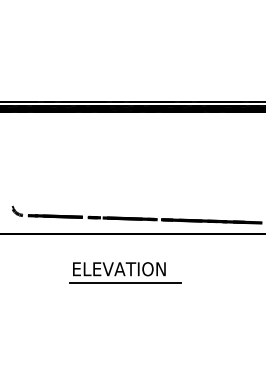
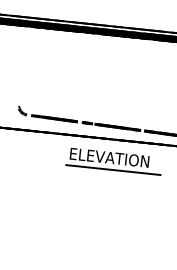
part: (125, 272) -> (114, 161), moved

